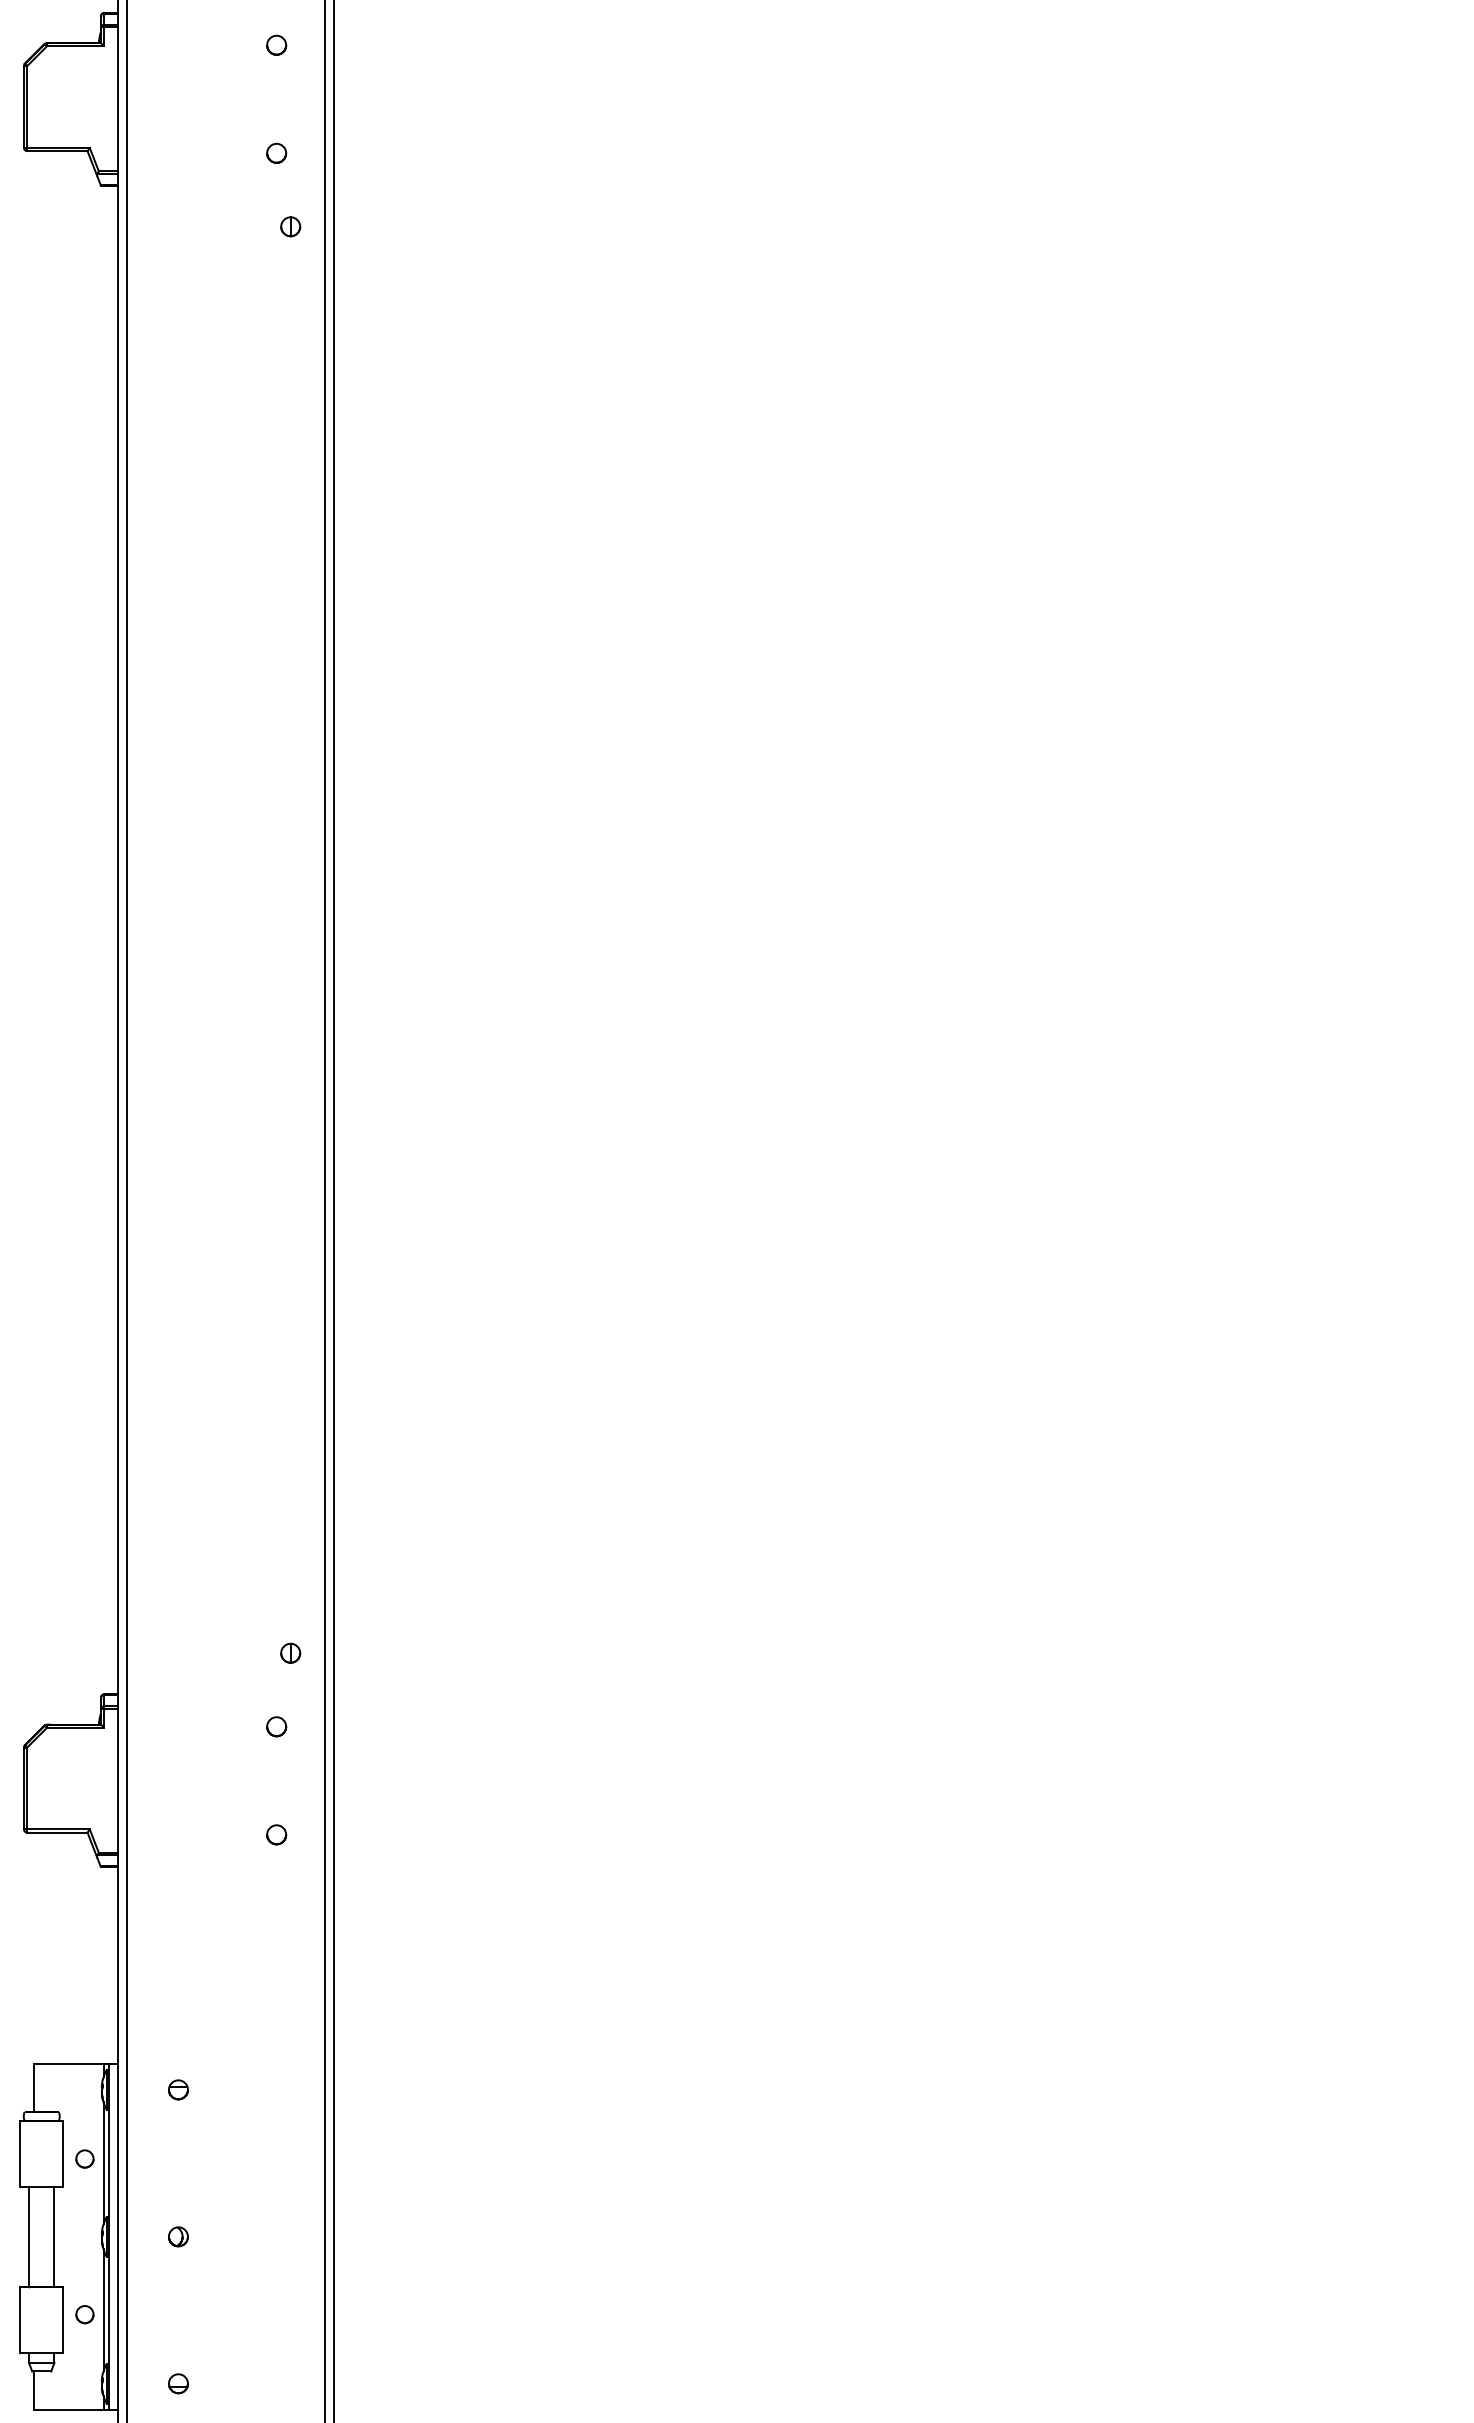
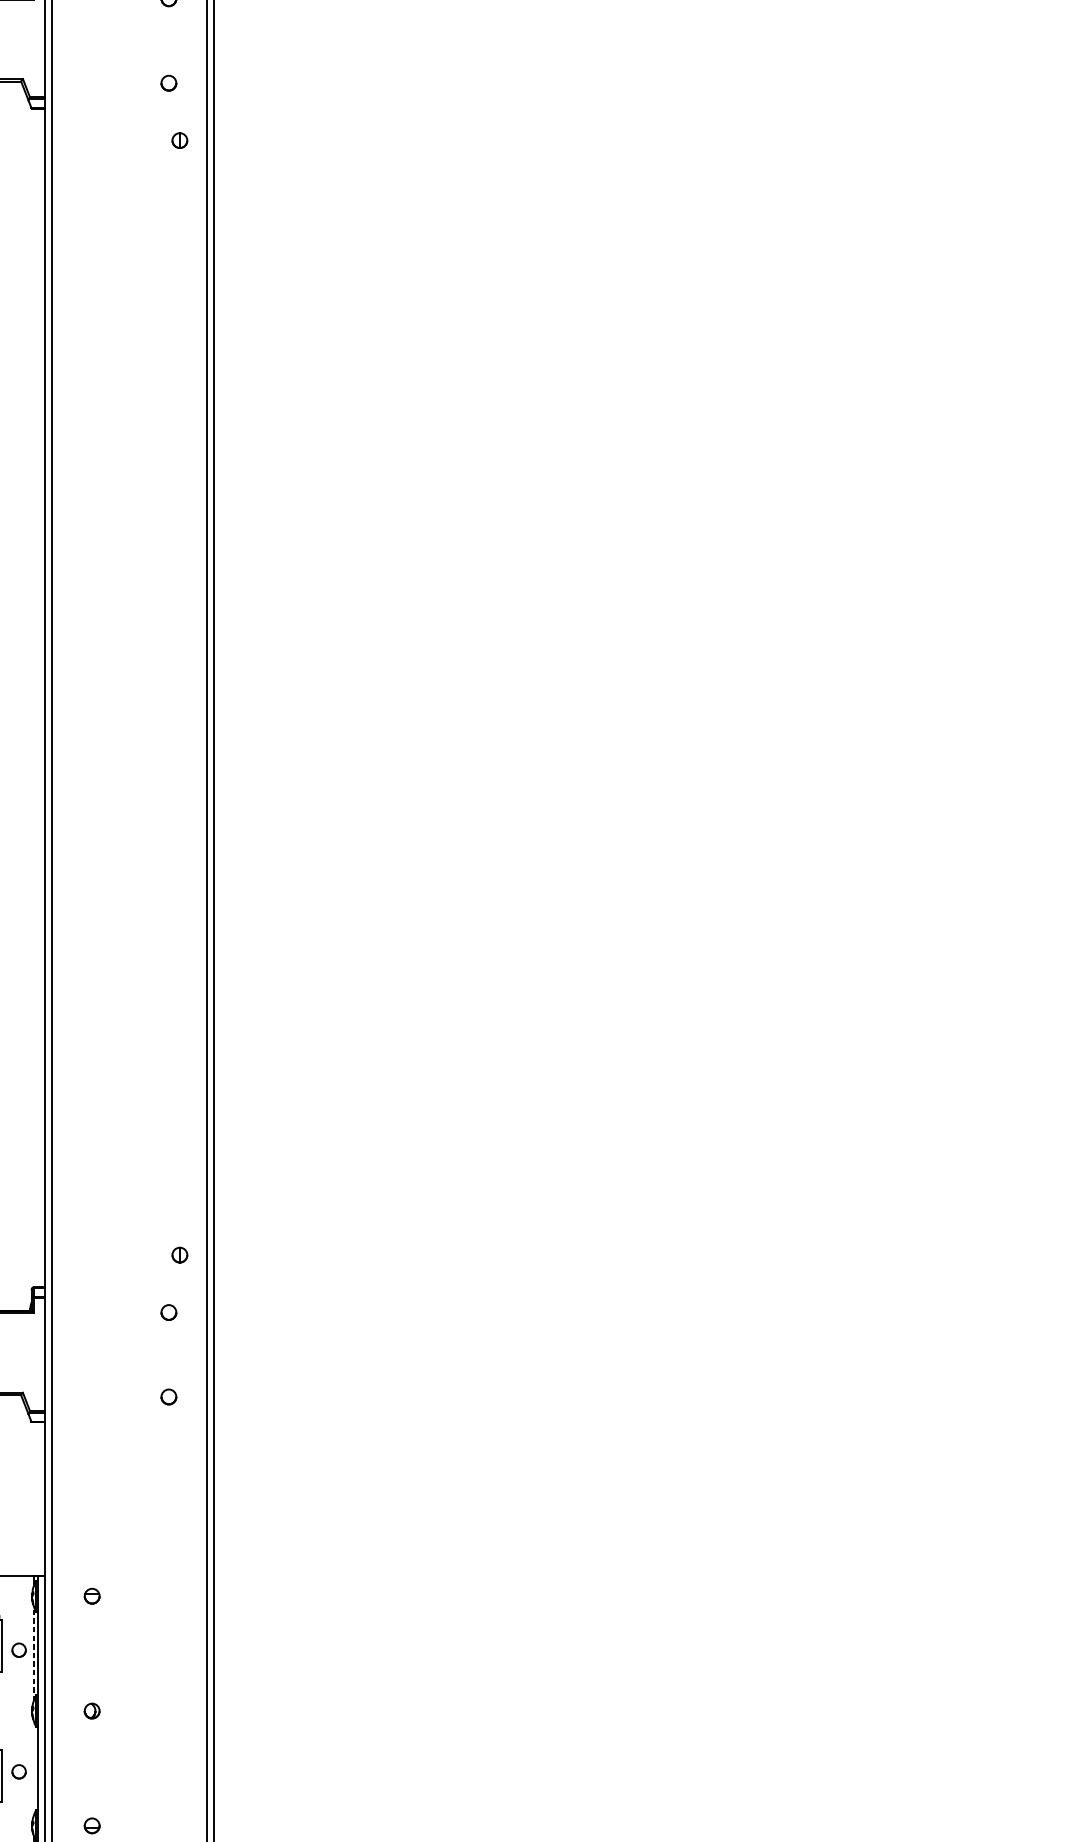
line: (103, 2163) -> (33, 1653), solid -> dashed
line: (103, 2310) -> (33, 1768), removed

